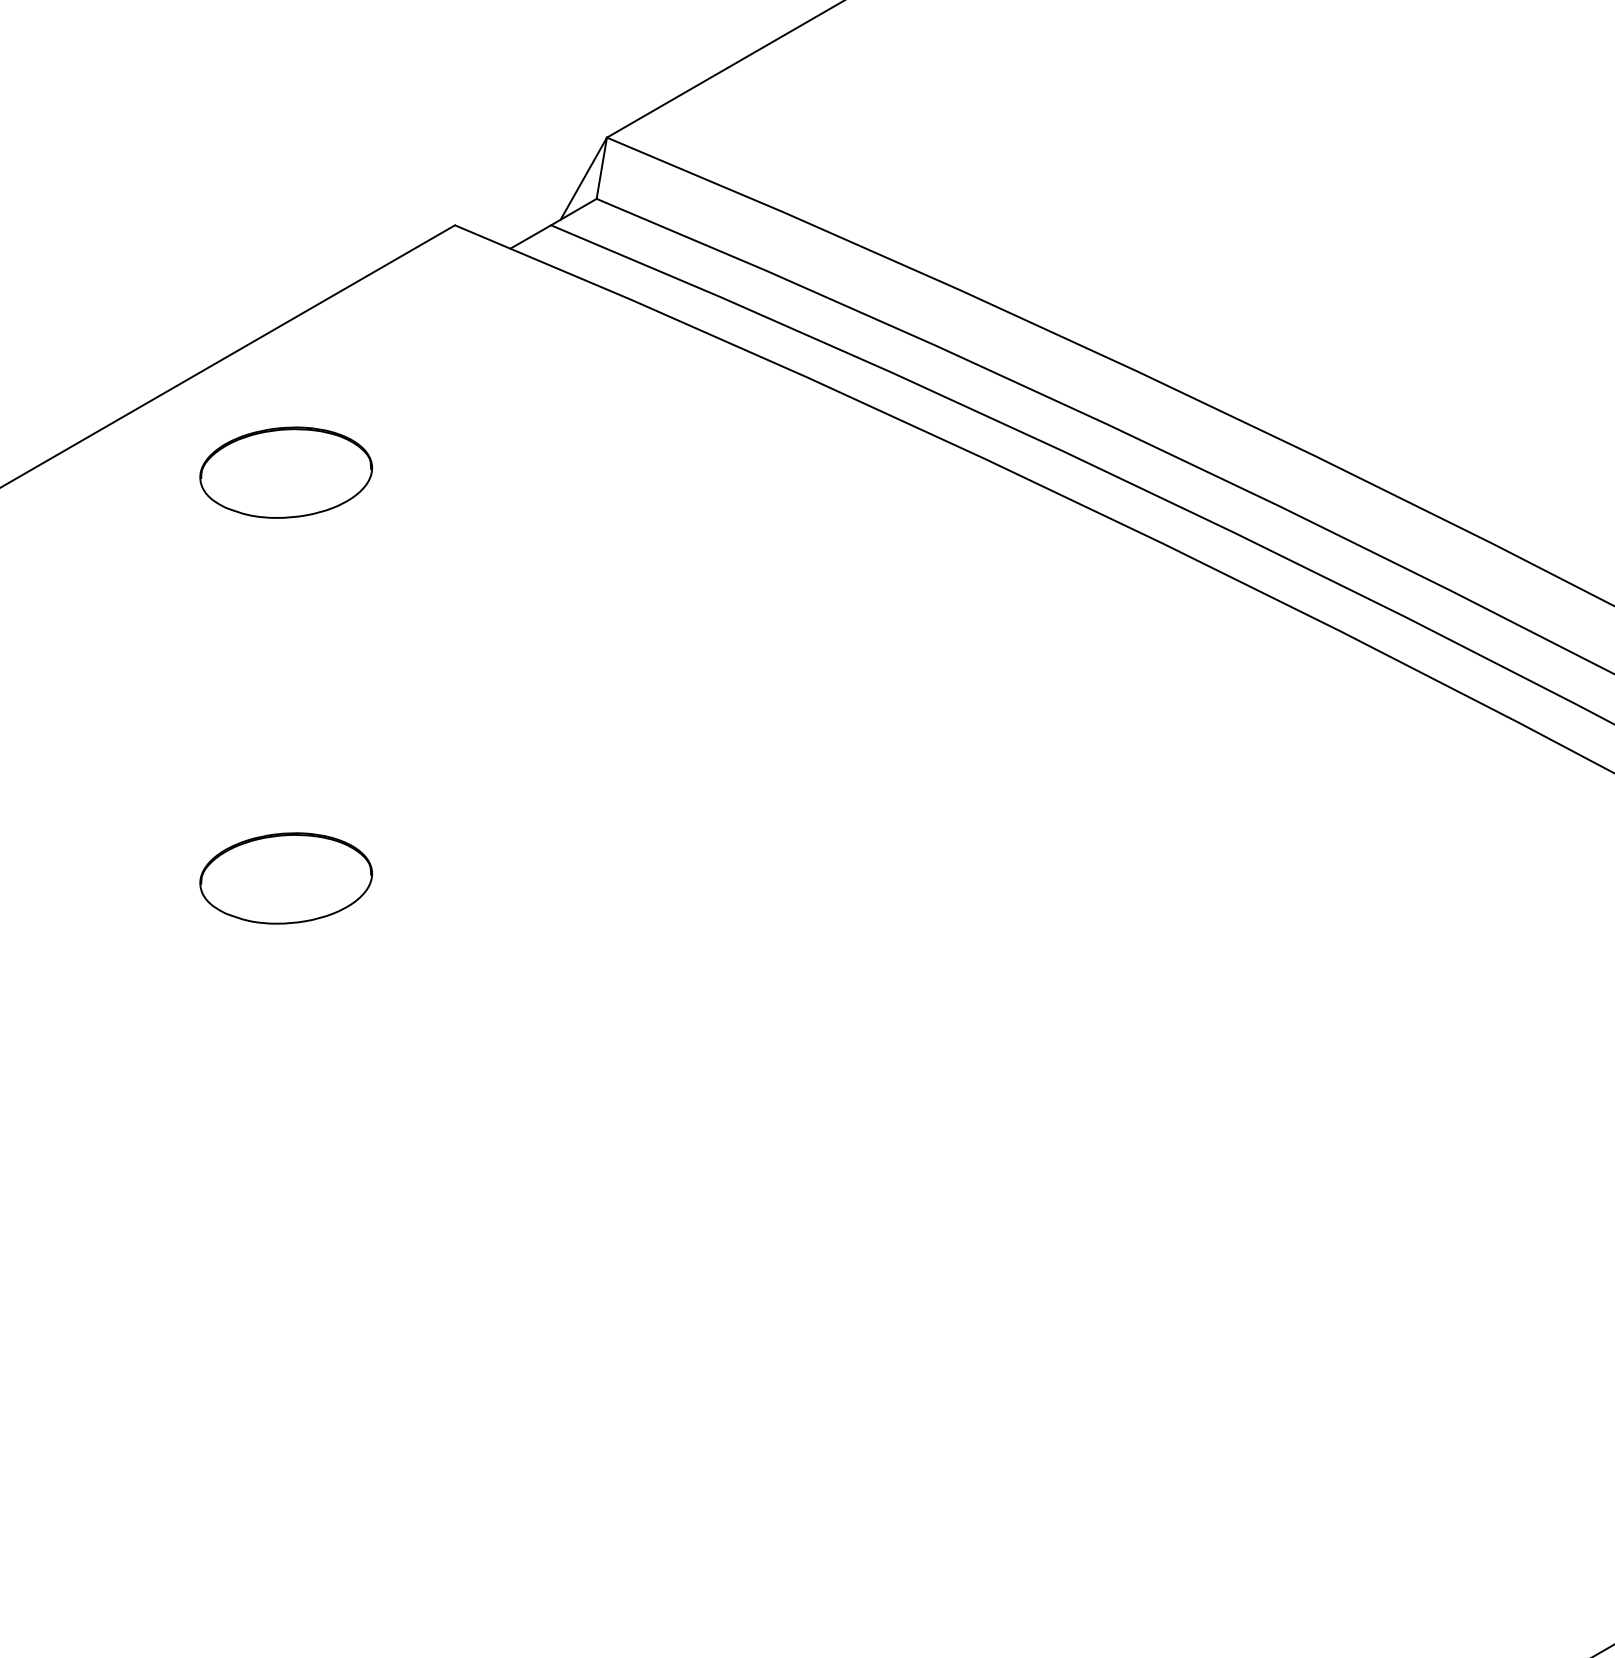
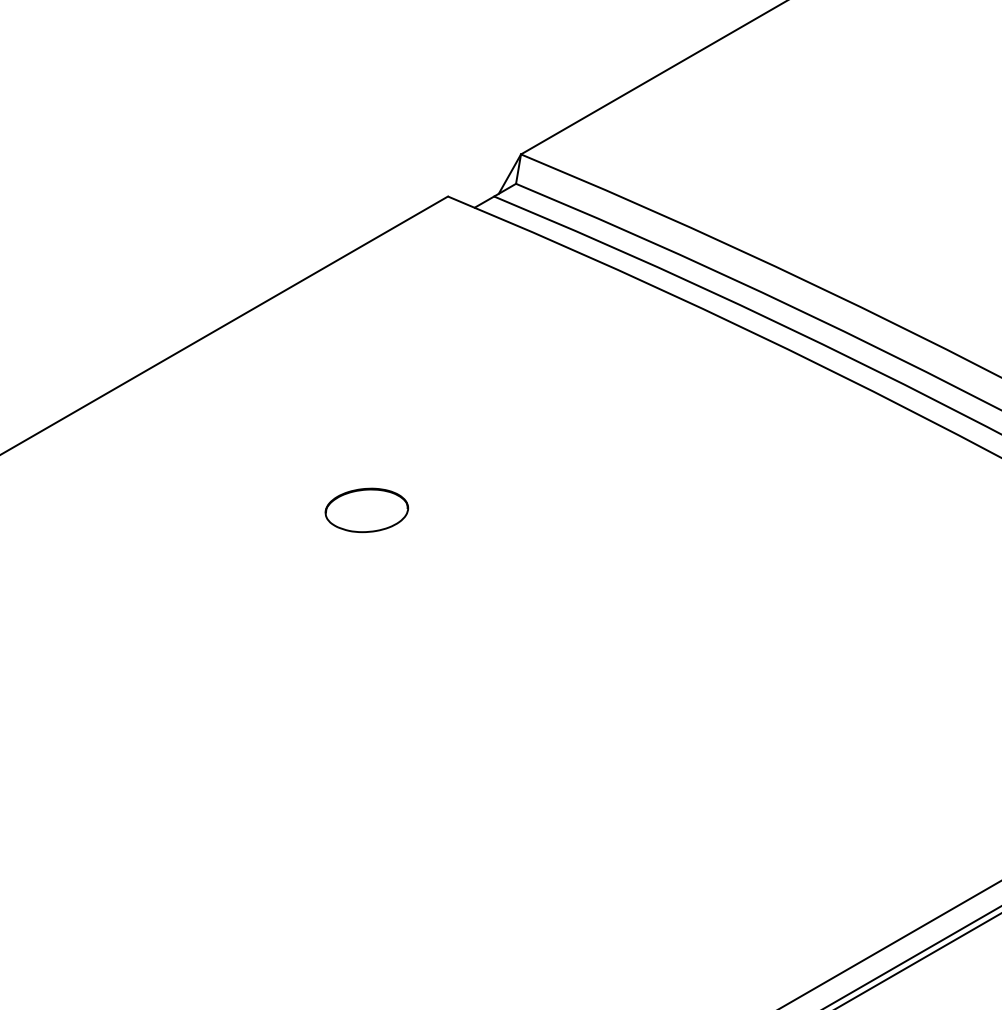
part: (285, 472) -> (366, 315), removed

